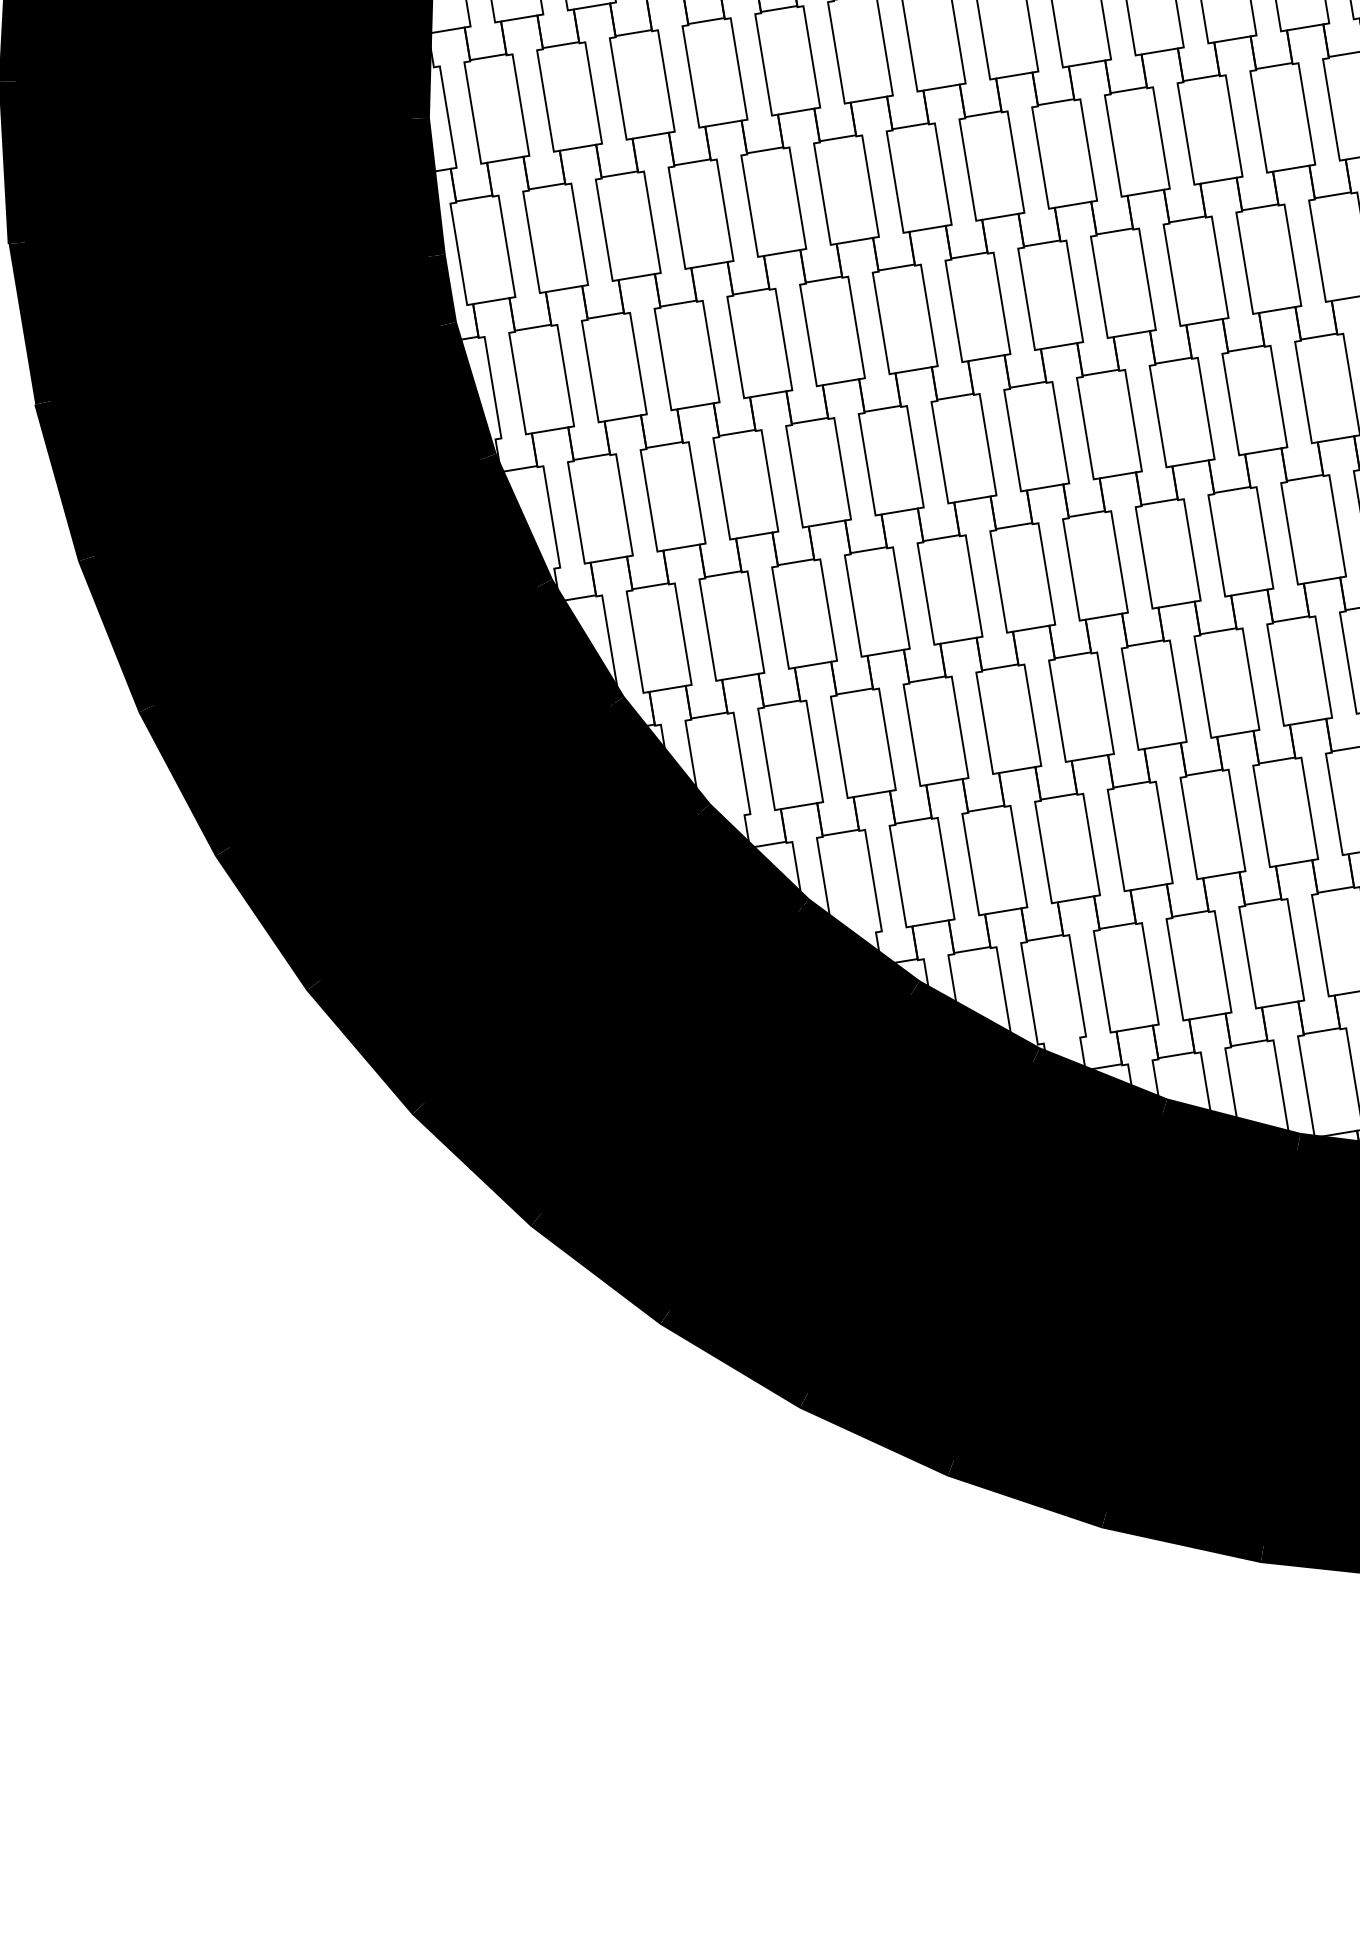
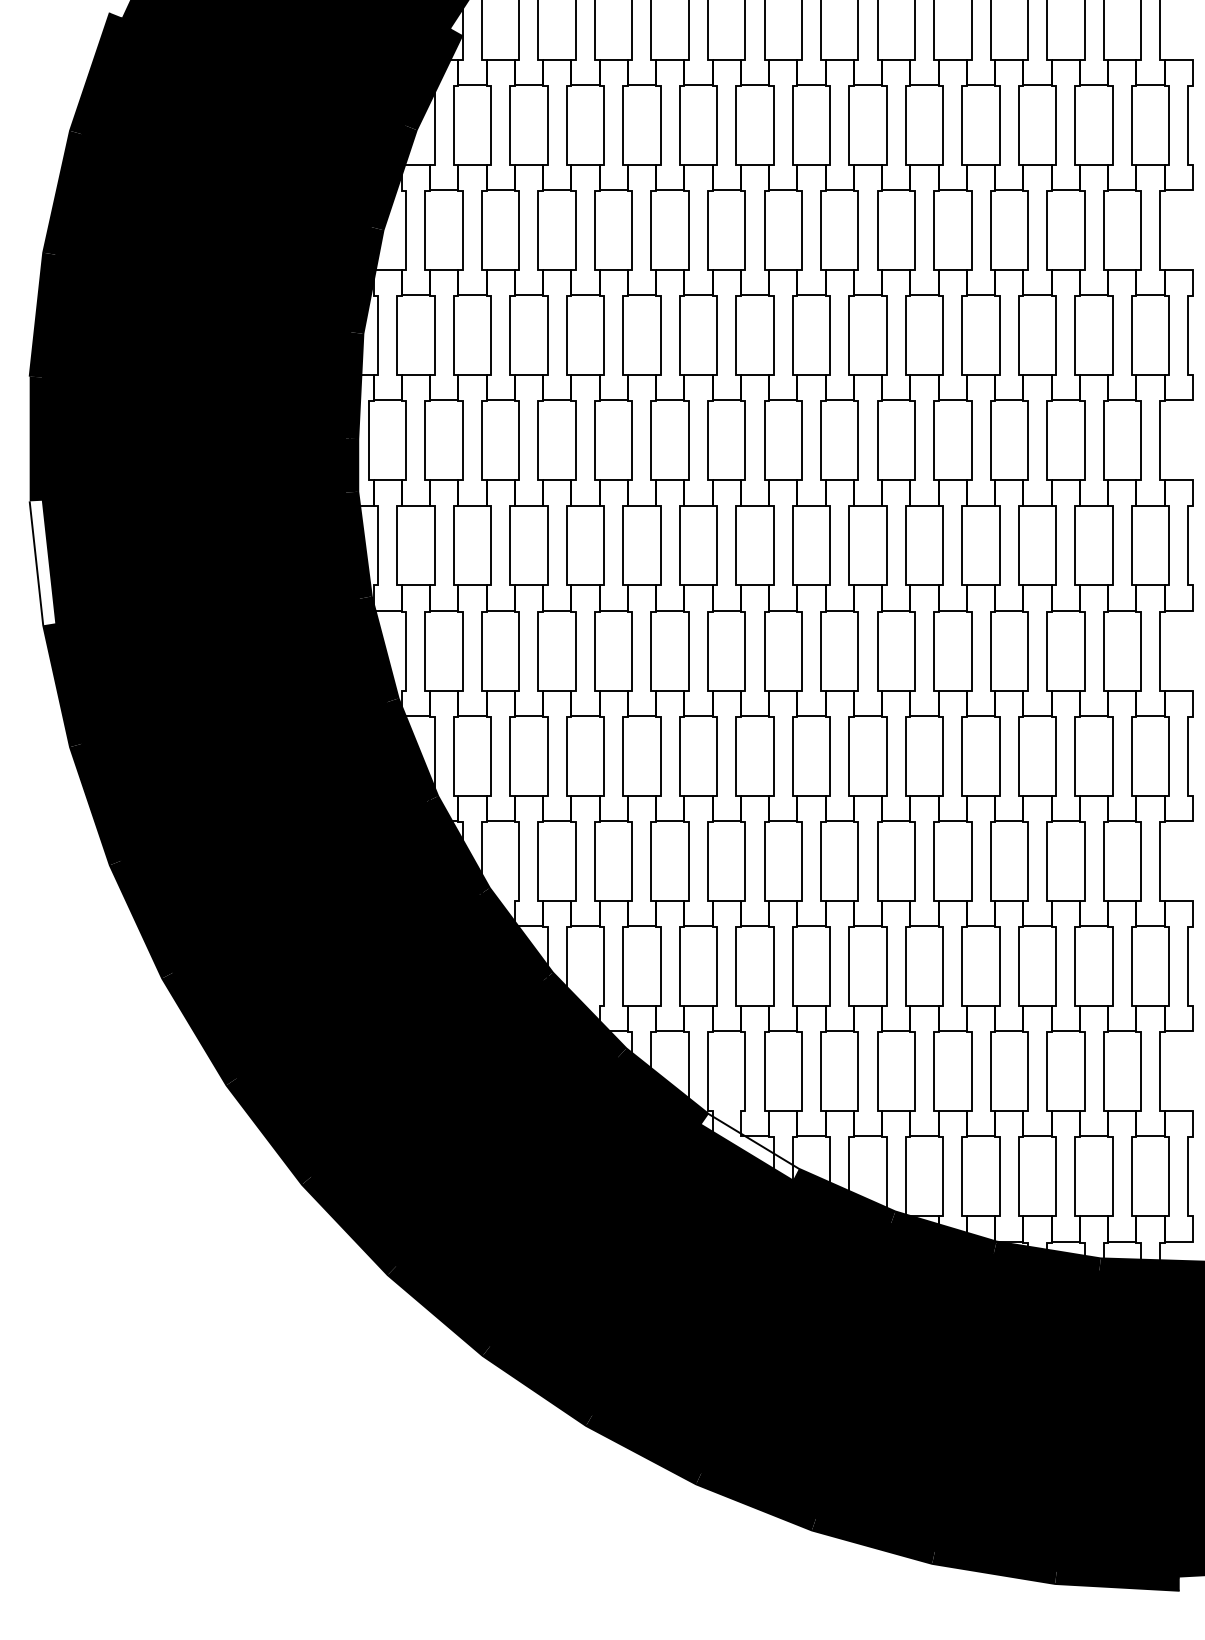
fill: (64, 480) -> (42, 562), removed
fill: (1099, 1082) -> (749, 1147), removed

